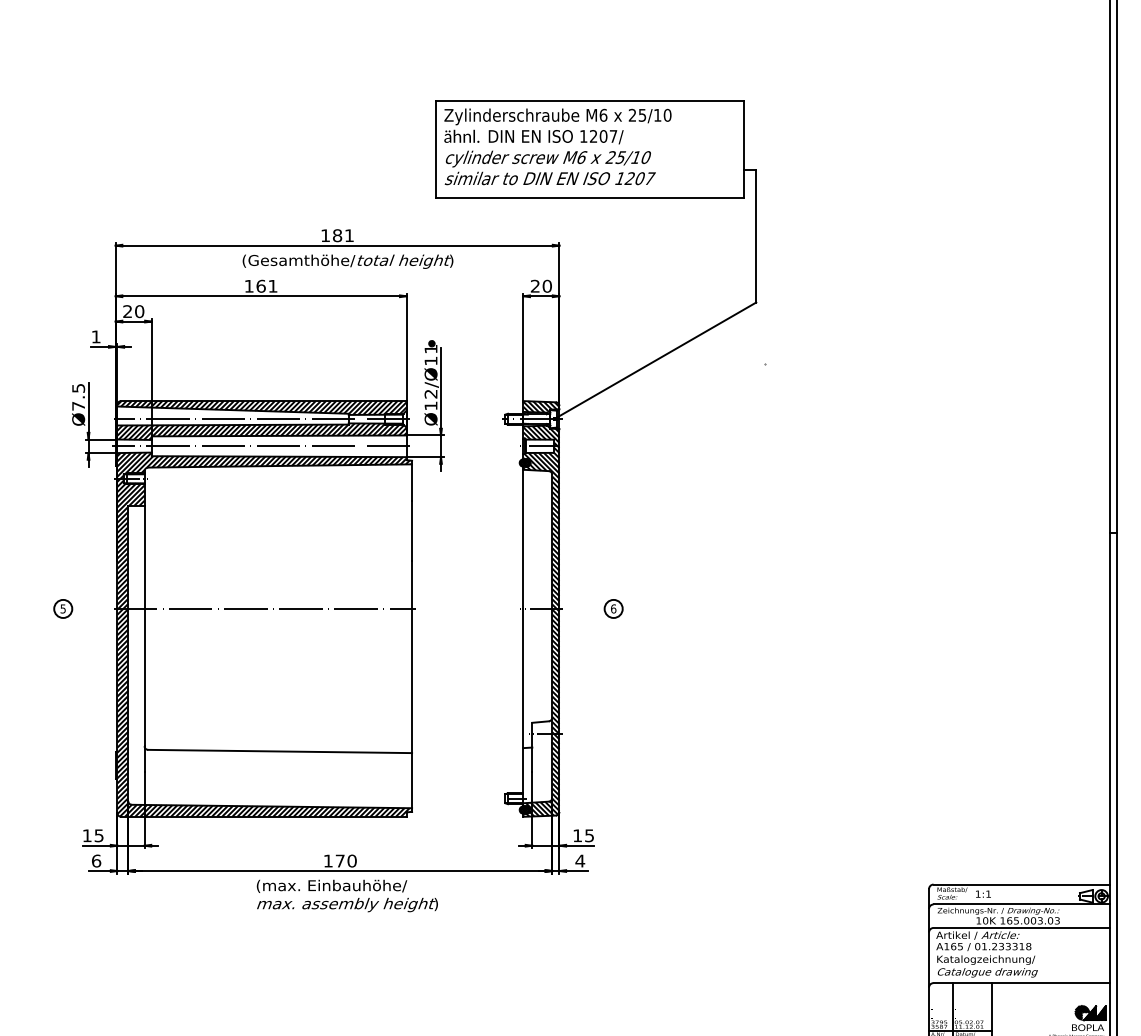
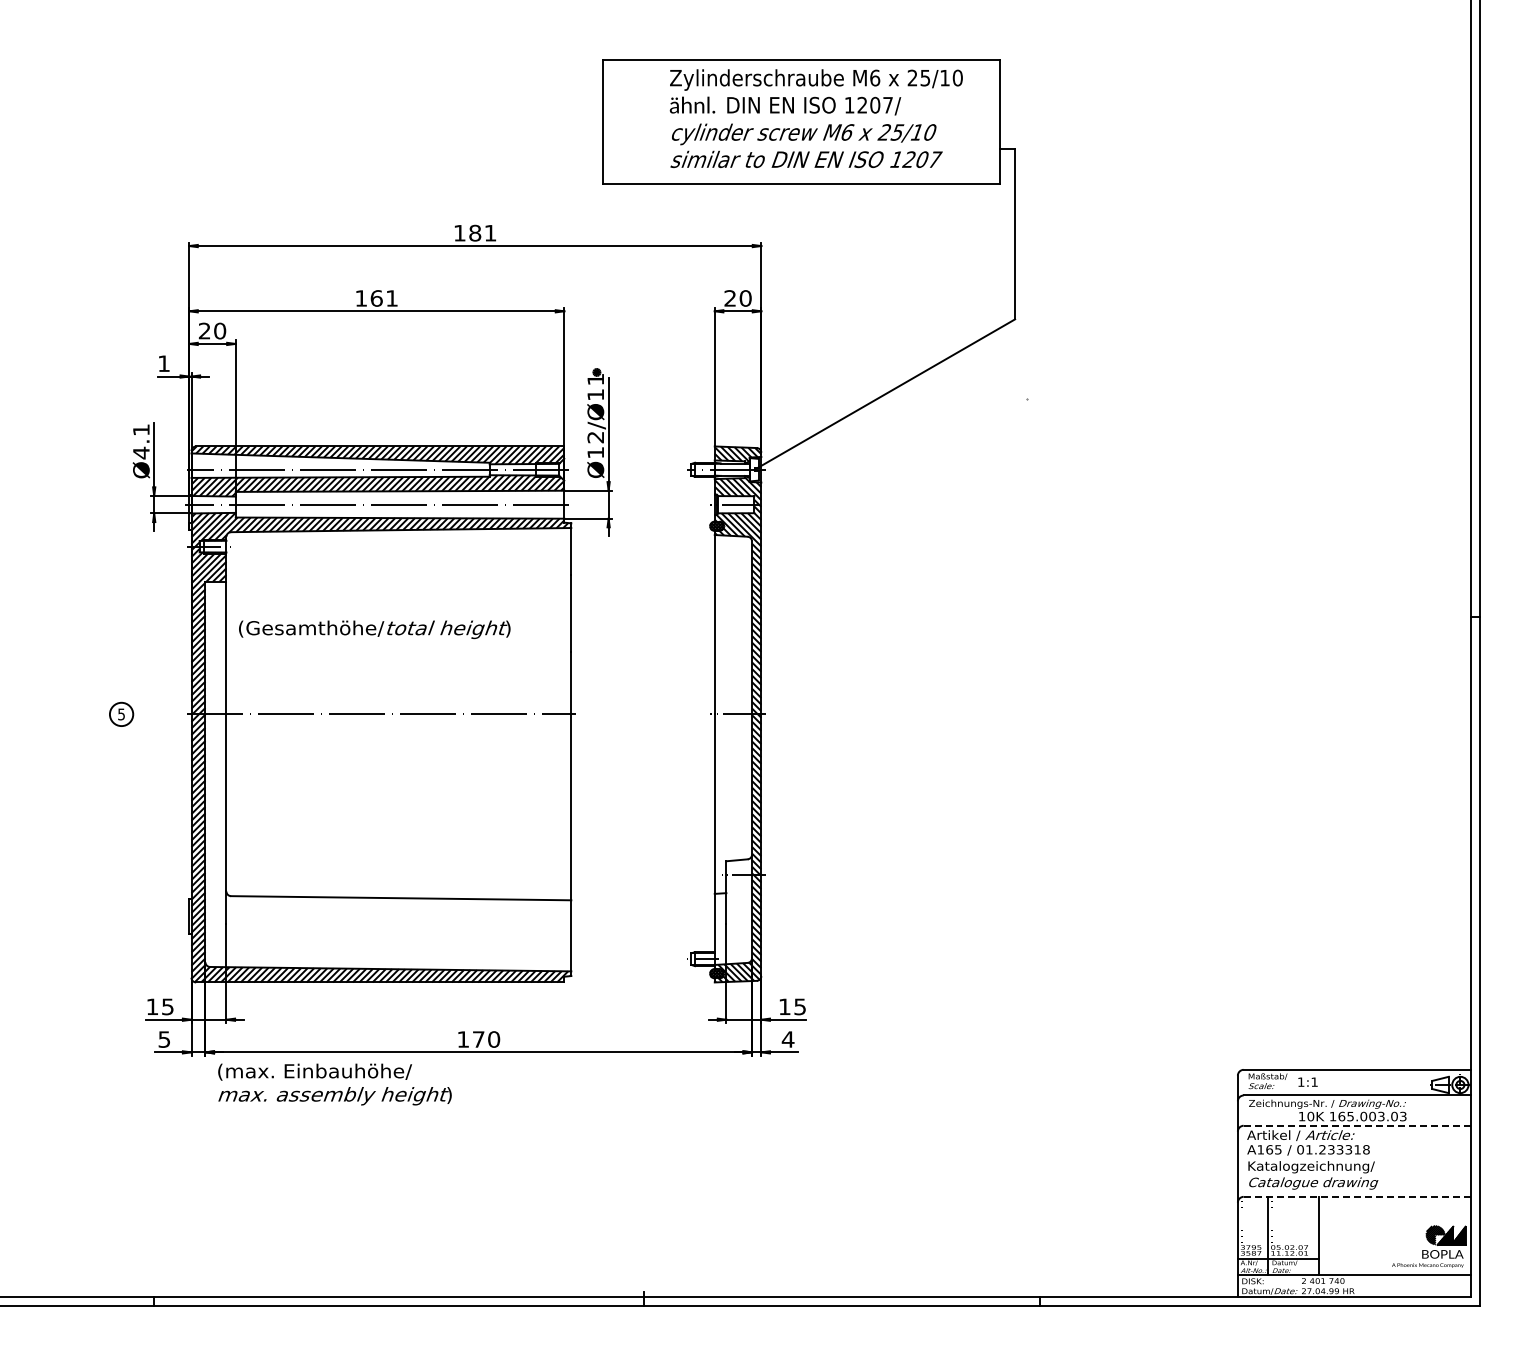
text: (557, 146) -> (815, 118), moved
text: (347, 261) -> (374, 629), moved
text: (78, 397) -> (141, 441), Ø7.5 -> Ø4.1
part: (613, 608) -> (830, 713), removed
text: (96, 861) -> (164, 1039), 6 -> 5
text: (347, 895) -> (334, 1084), moved
line: (1021, 927) -> (1357, 1125), solid -> dashed
line: (1021, 982) -> (1357, 1196), solid -> dashed

